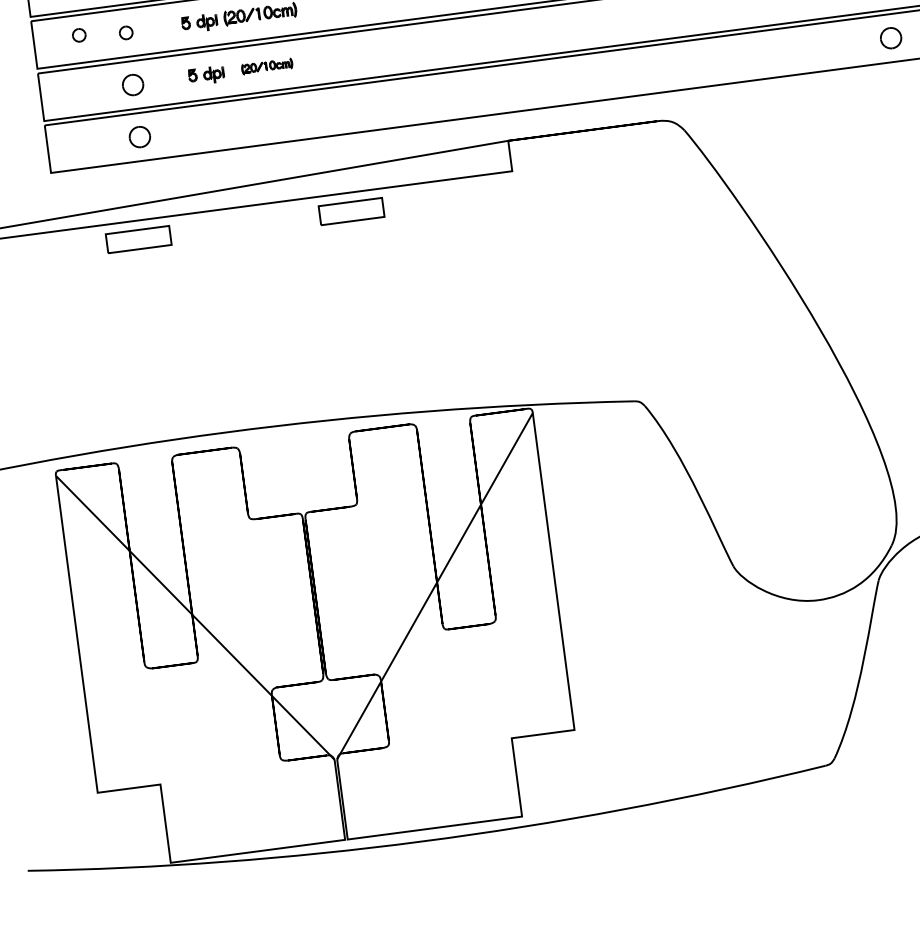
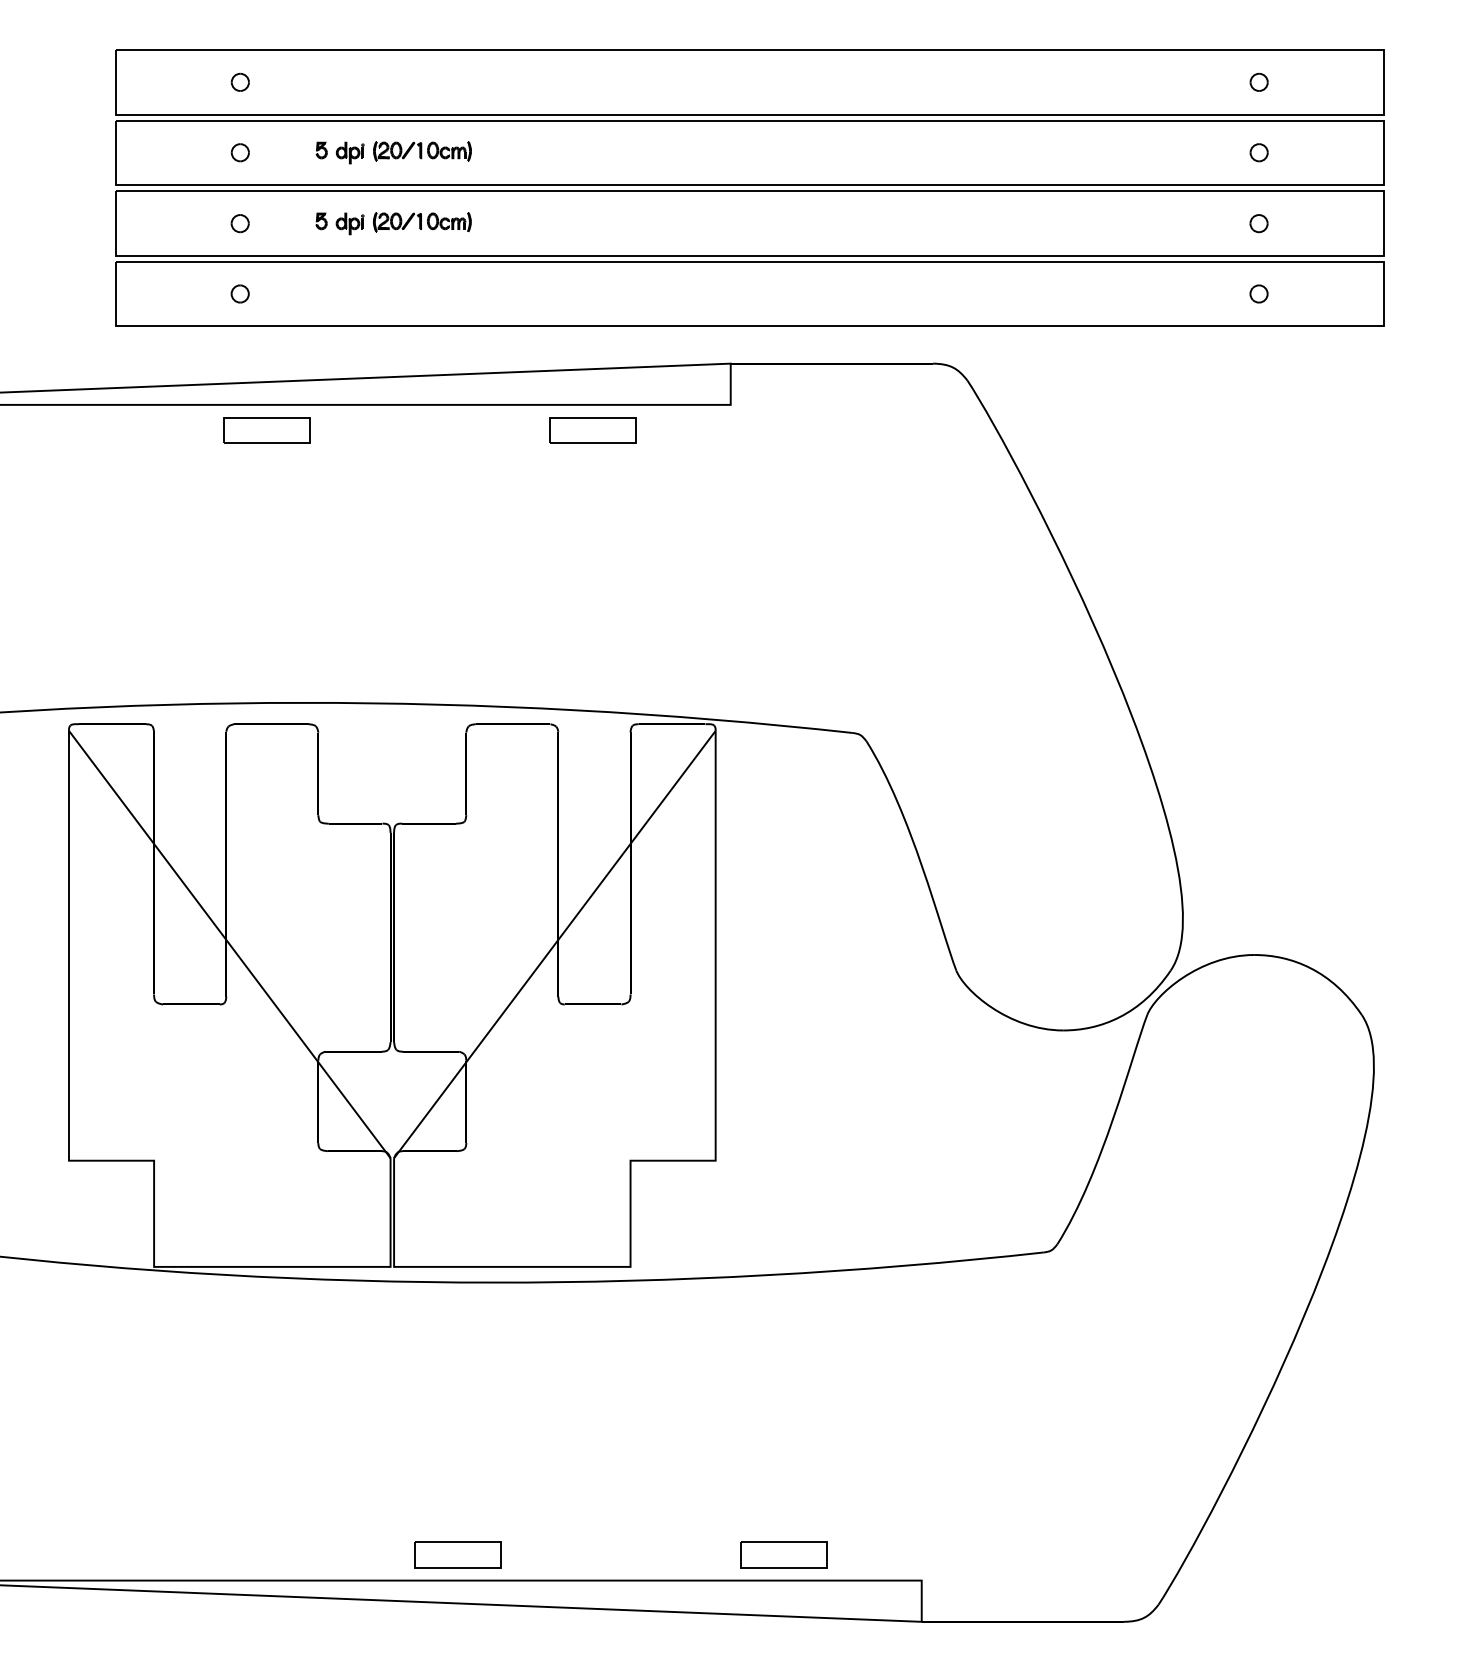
part: (78, 35) -> (176, 147), removed
part: (890, 37) -> (1258, 293), size x0.62
part: (267, 66) -> (422, 222), size x1.43
part: (132, 85) -> (239, 223), size x0.62
part: (139, 136) -> (239, 293), size x0.62
part: (350, 211) -> (592, 430), moved
part: (138, 239) -> (266, 430), moved

